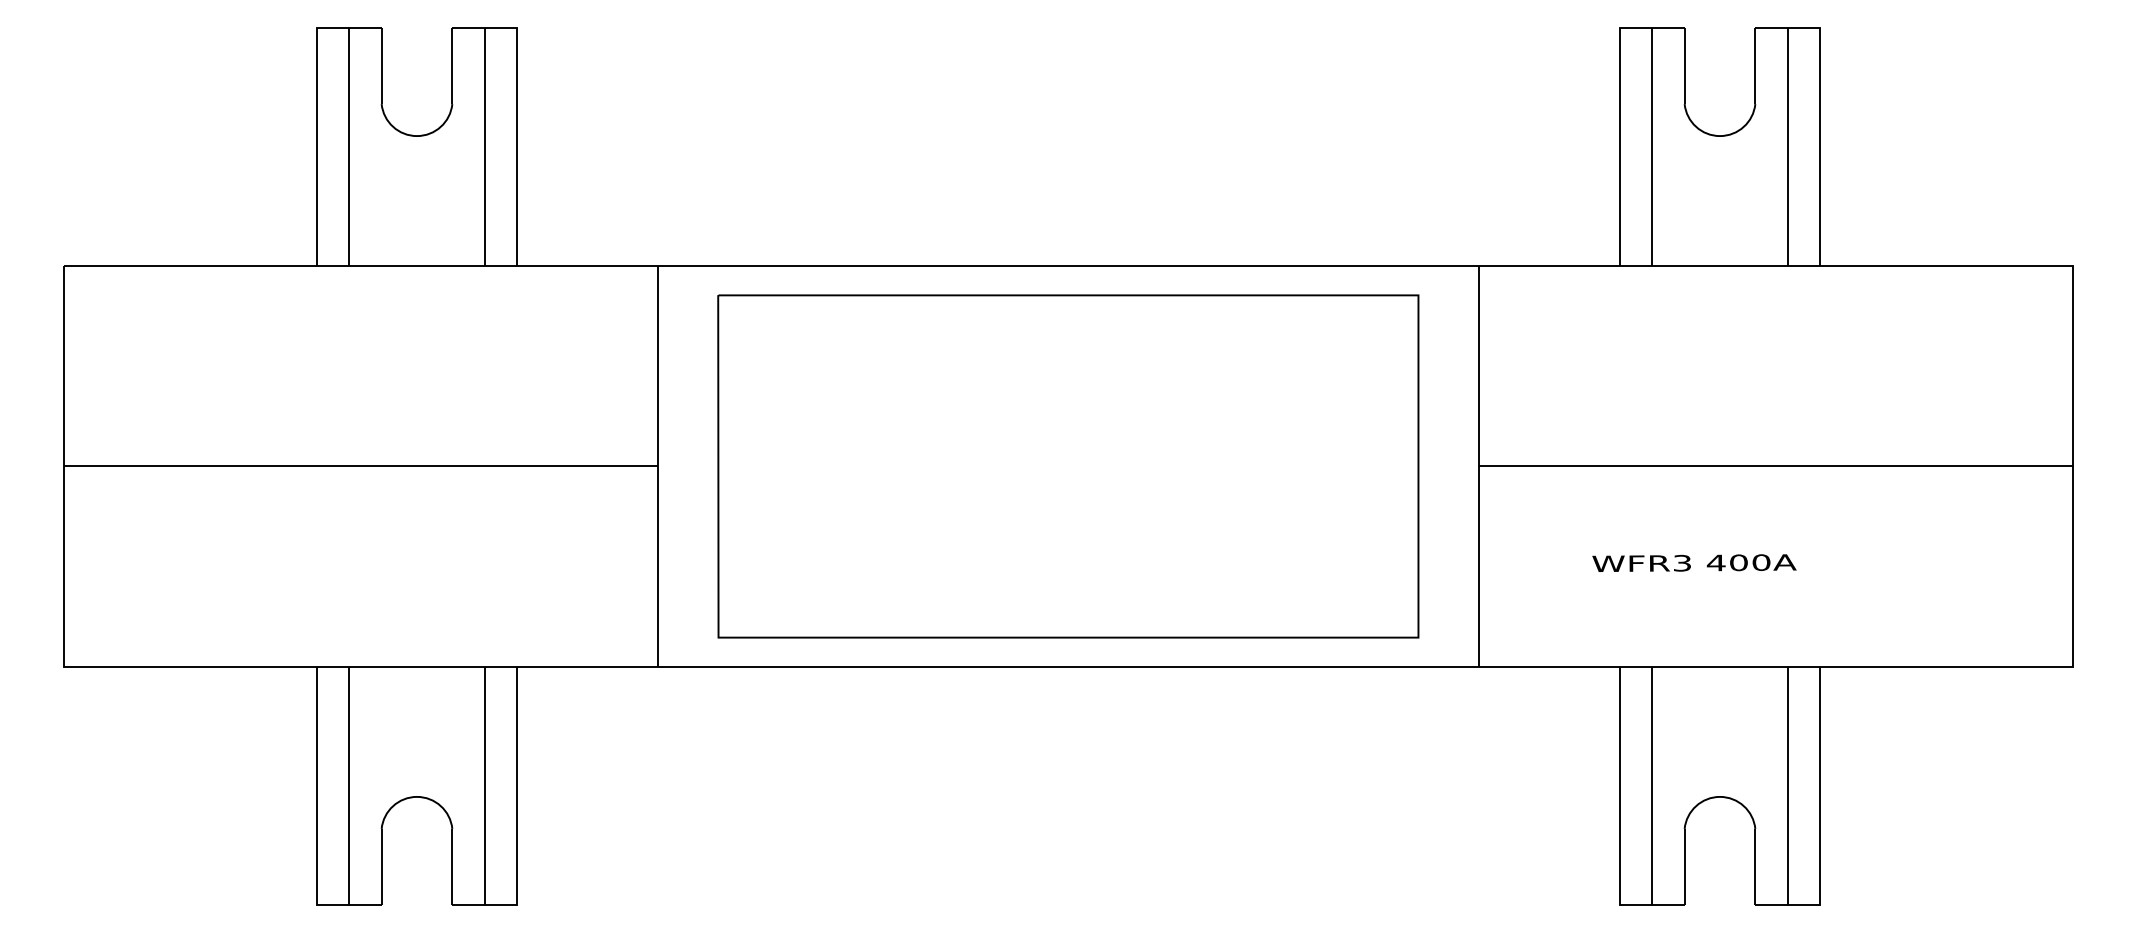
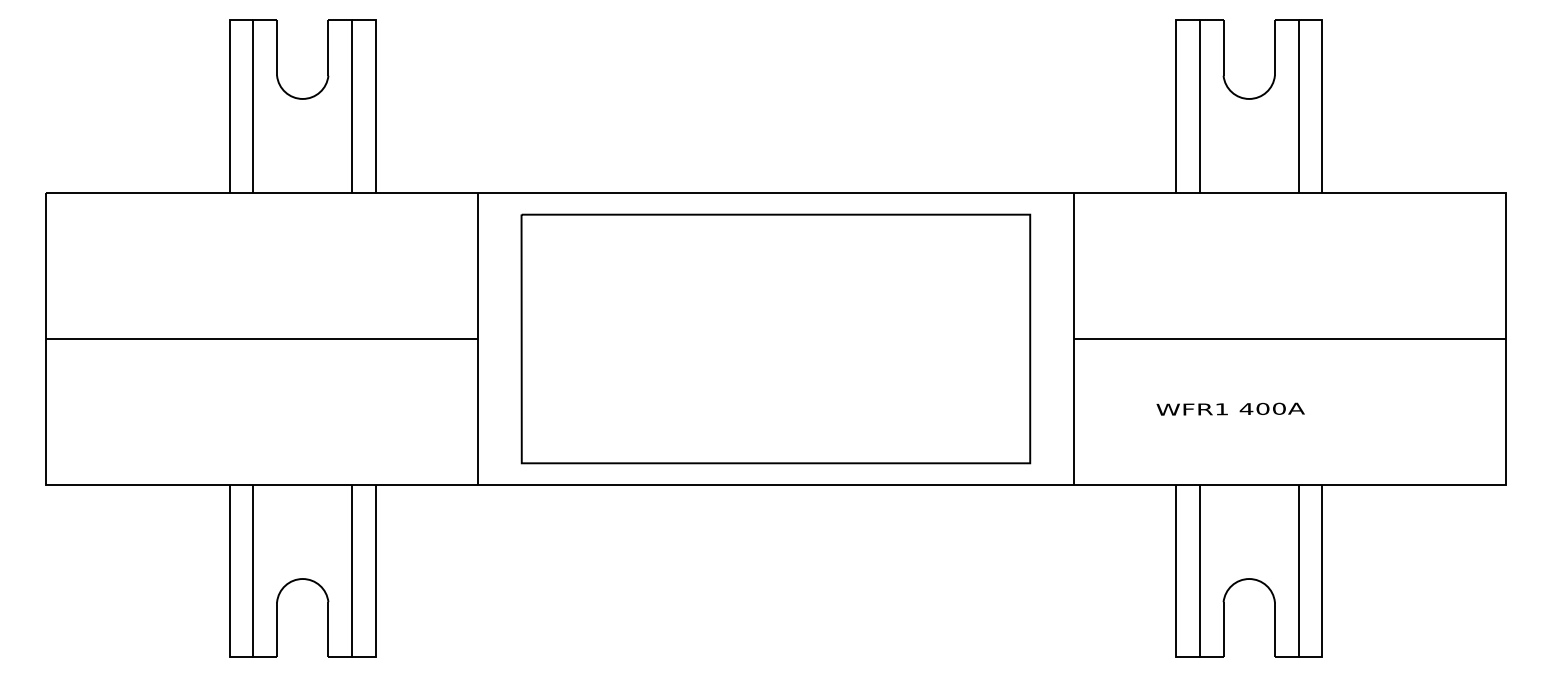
text: (1682, 562) -> (1222, 408), WFR3 -> WFR1

